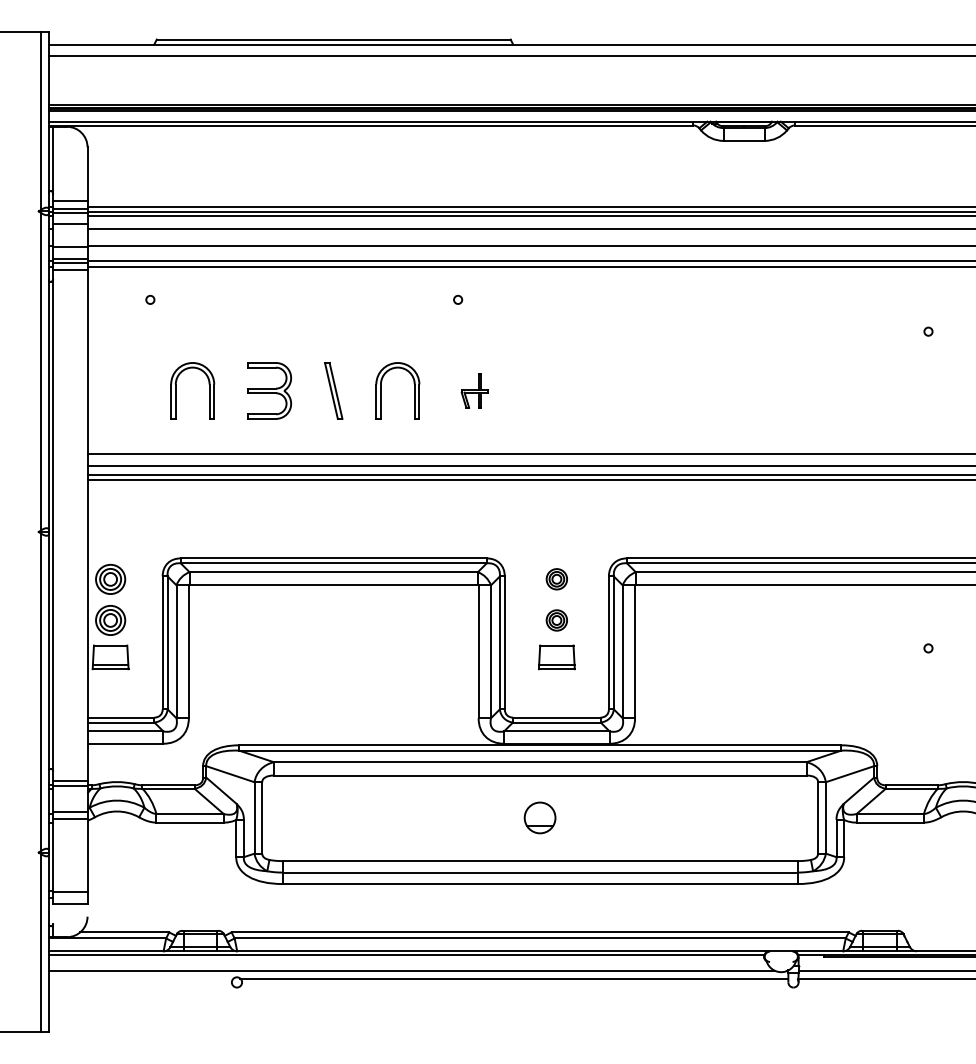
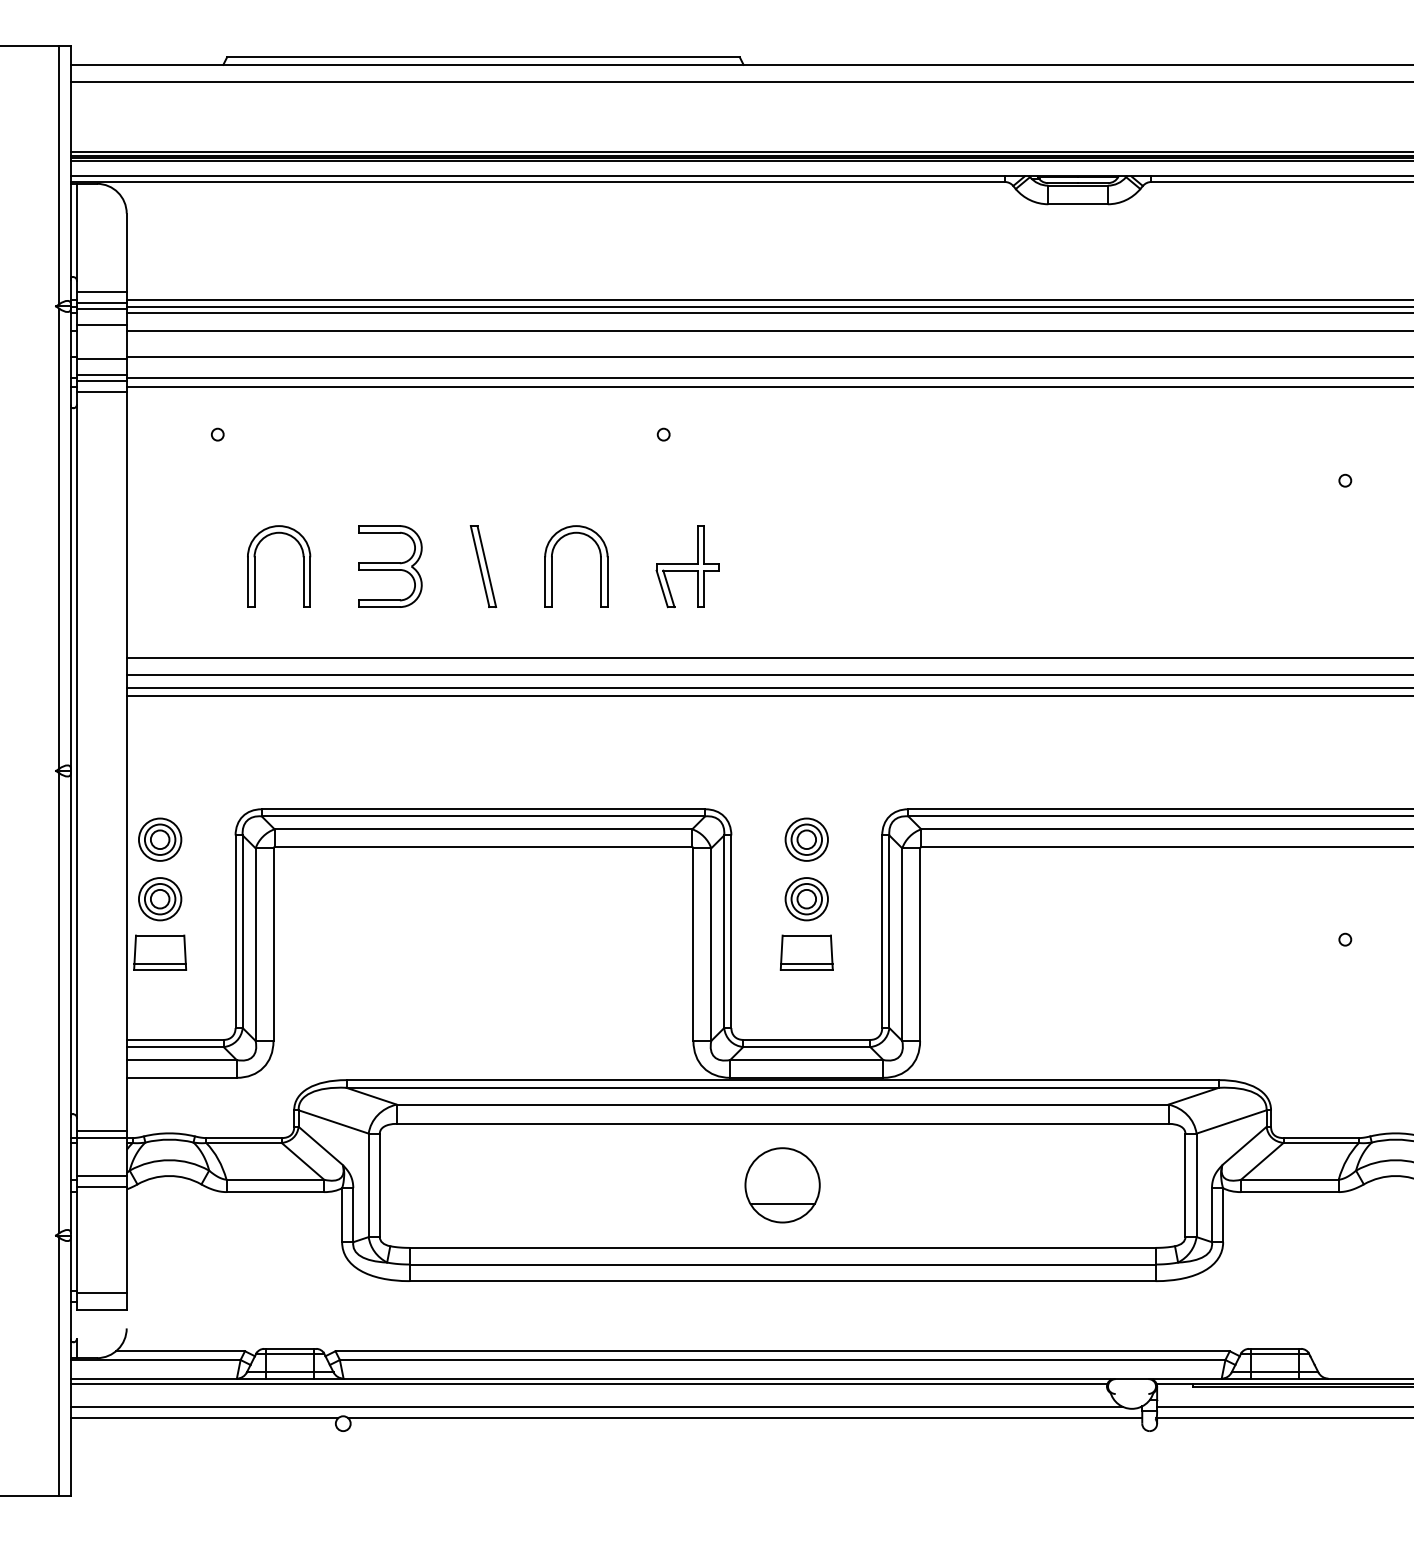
part: (474, 390) -> (687, 565), size x1.67
part: (556, 578) -> (806, 838), size x1.43
part: (556, 620) -> (806, 899), size x1.43
part: (539, 817) -> (781, 1184), size x1.67
line: (141, 978) -> (204, 1418), added

